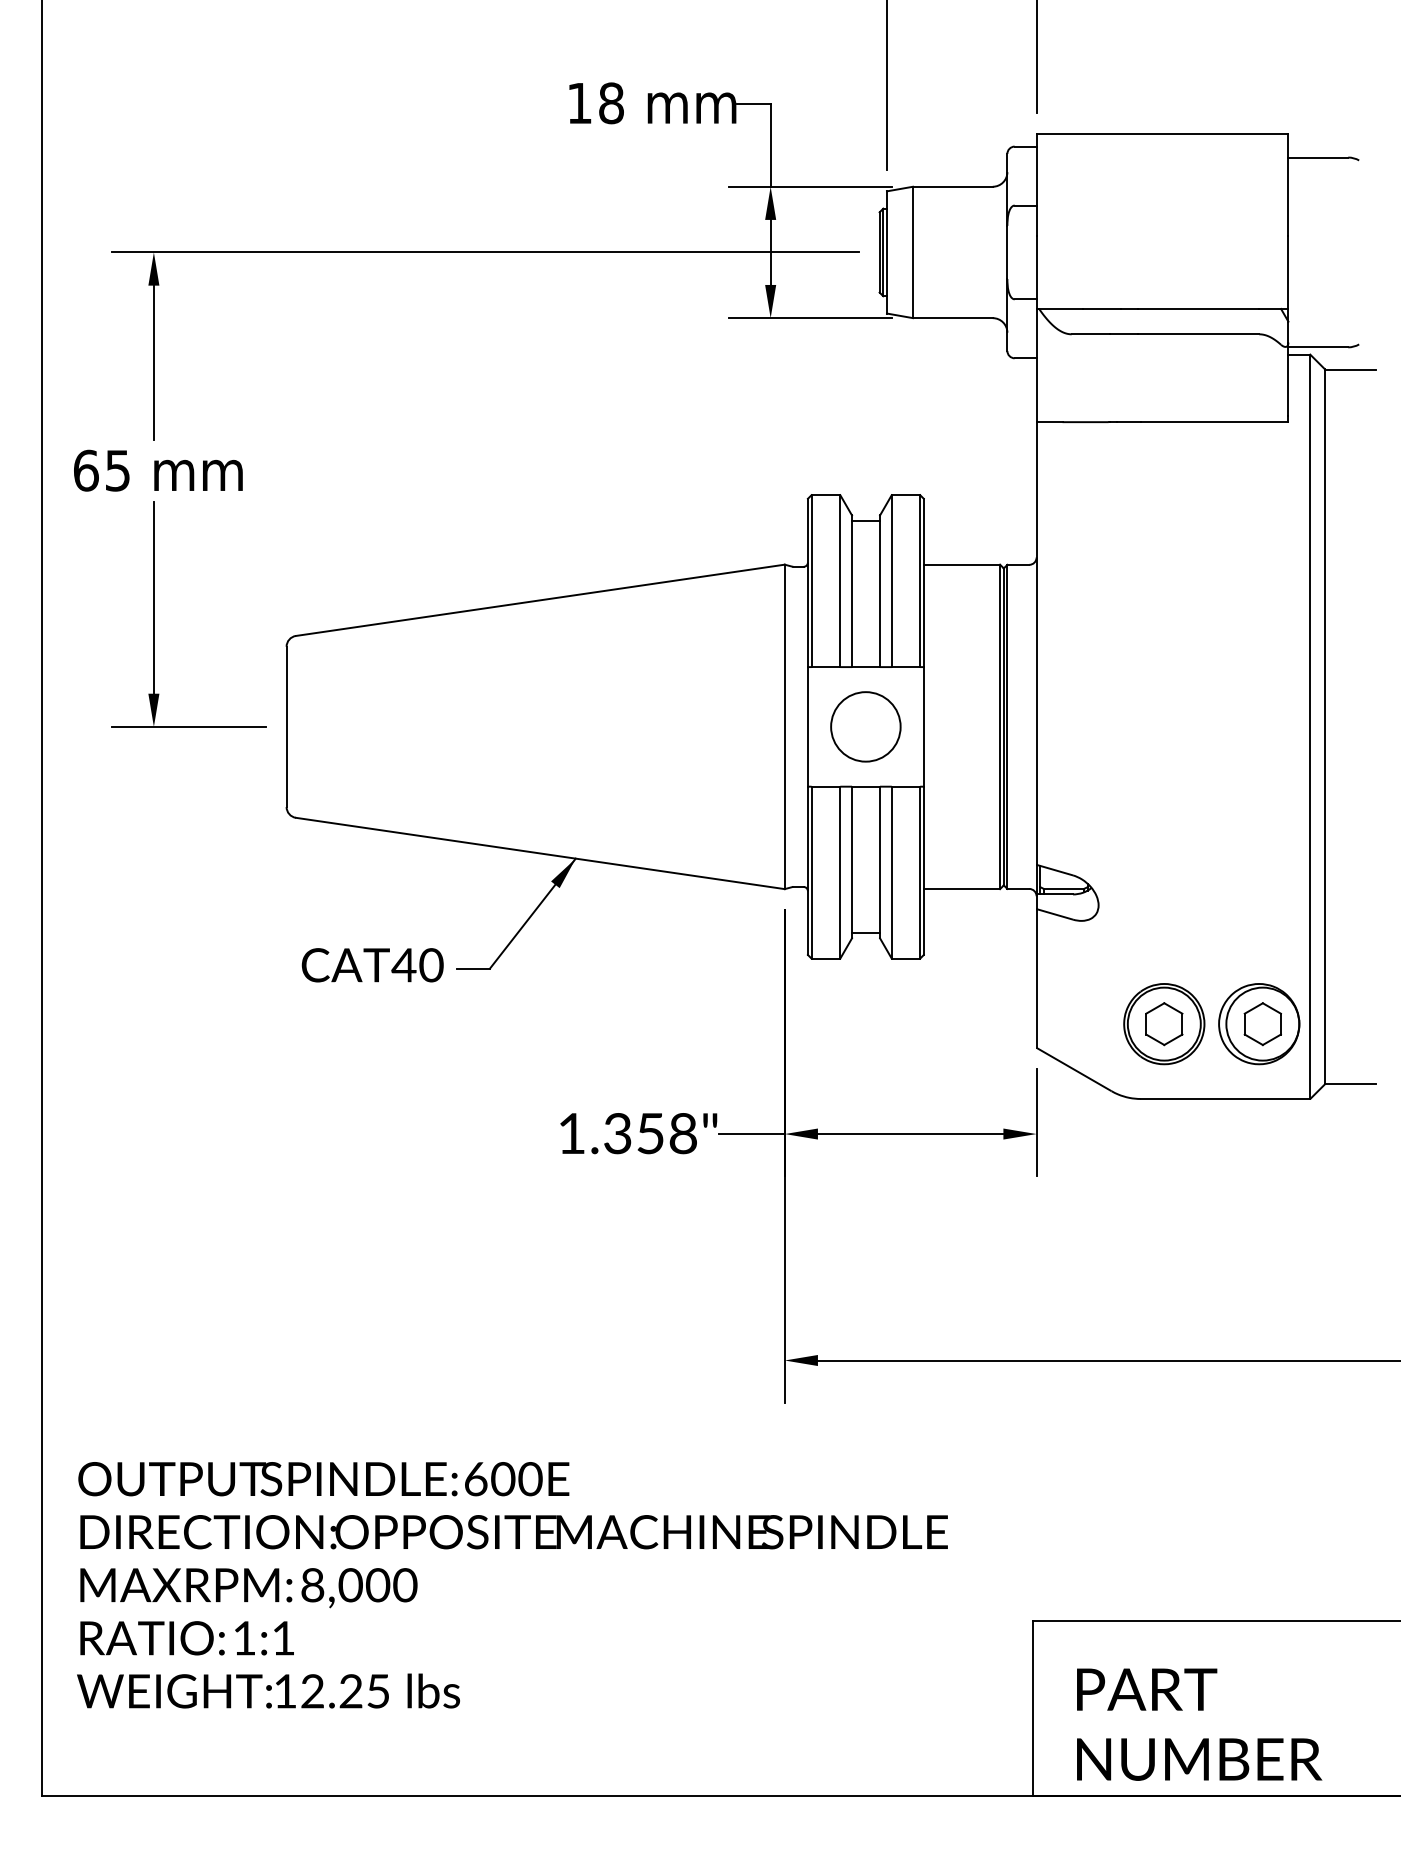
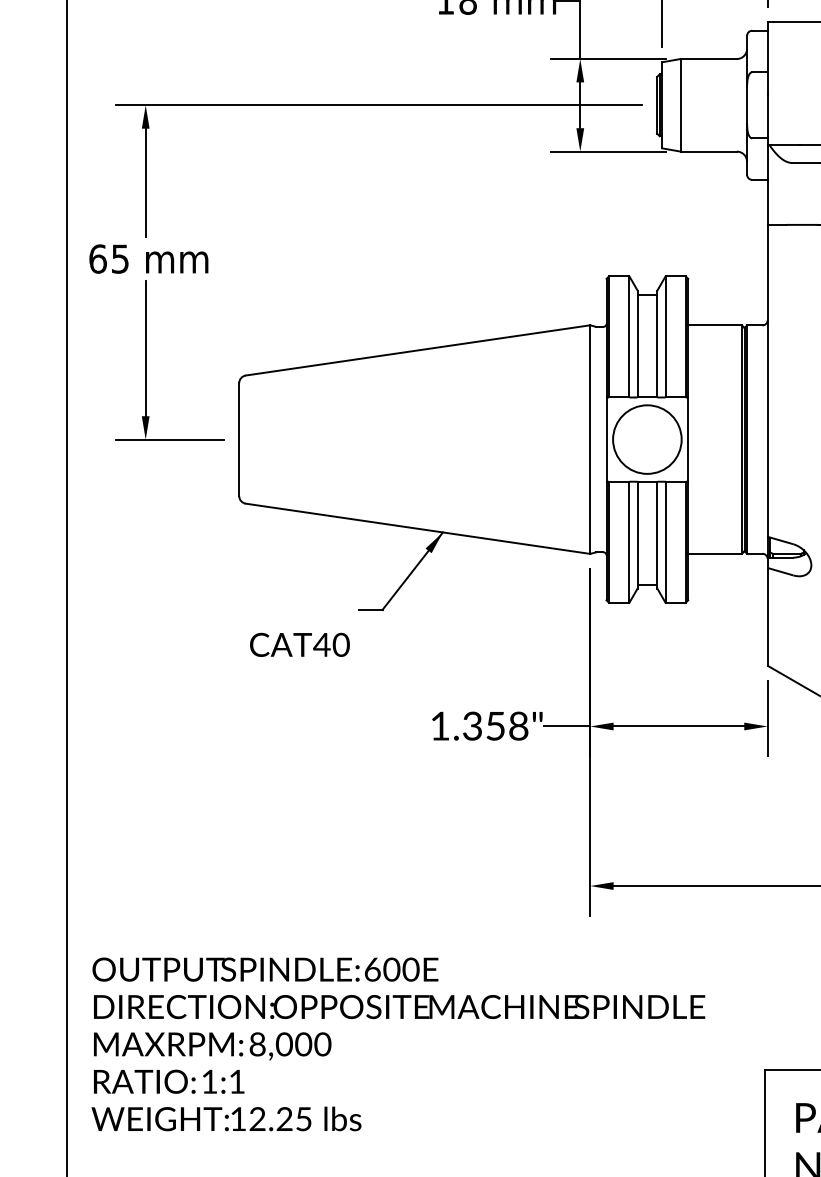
circle: (865, 726) -> (647, 439), size x1.4
text: (372, 965) -> (299, 645), moved

